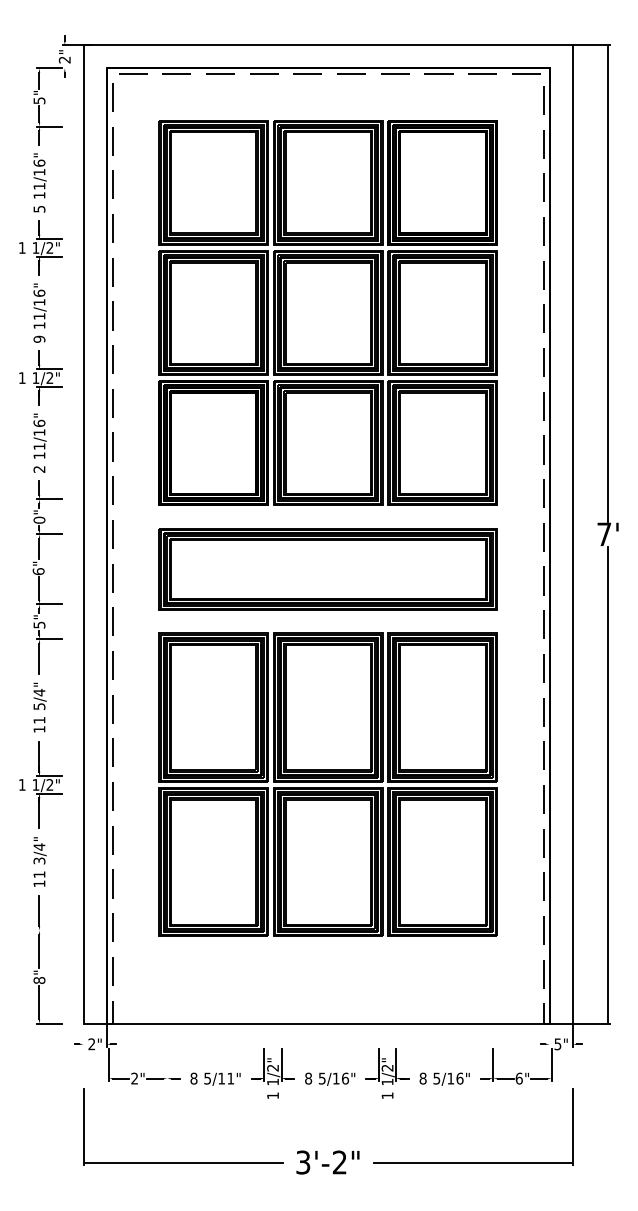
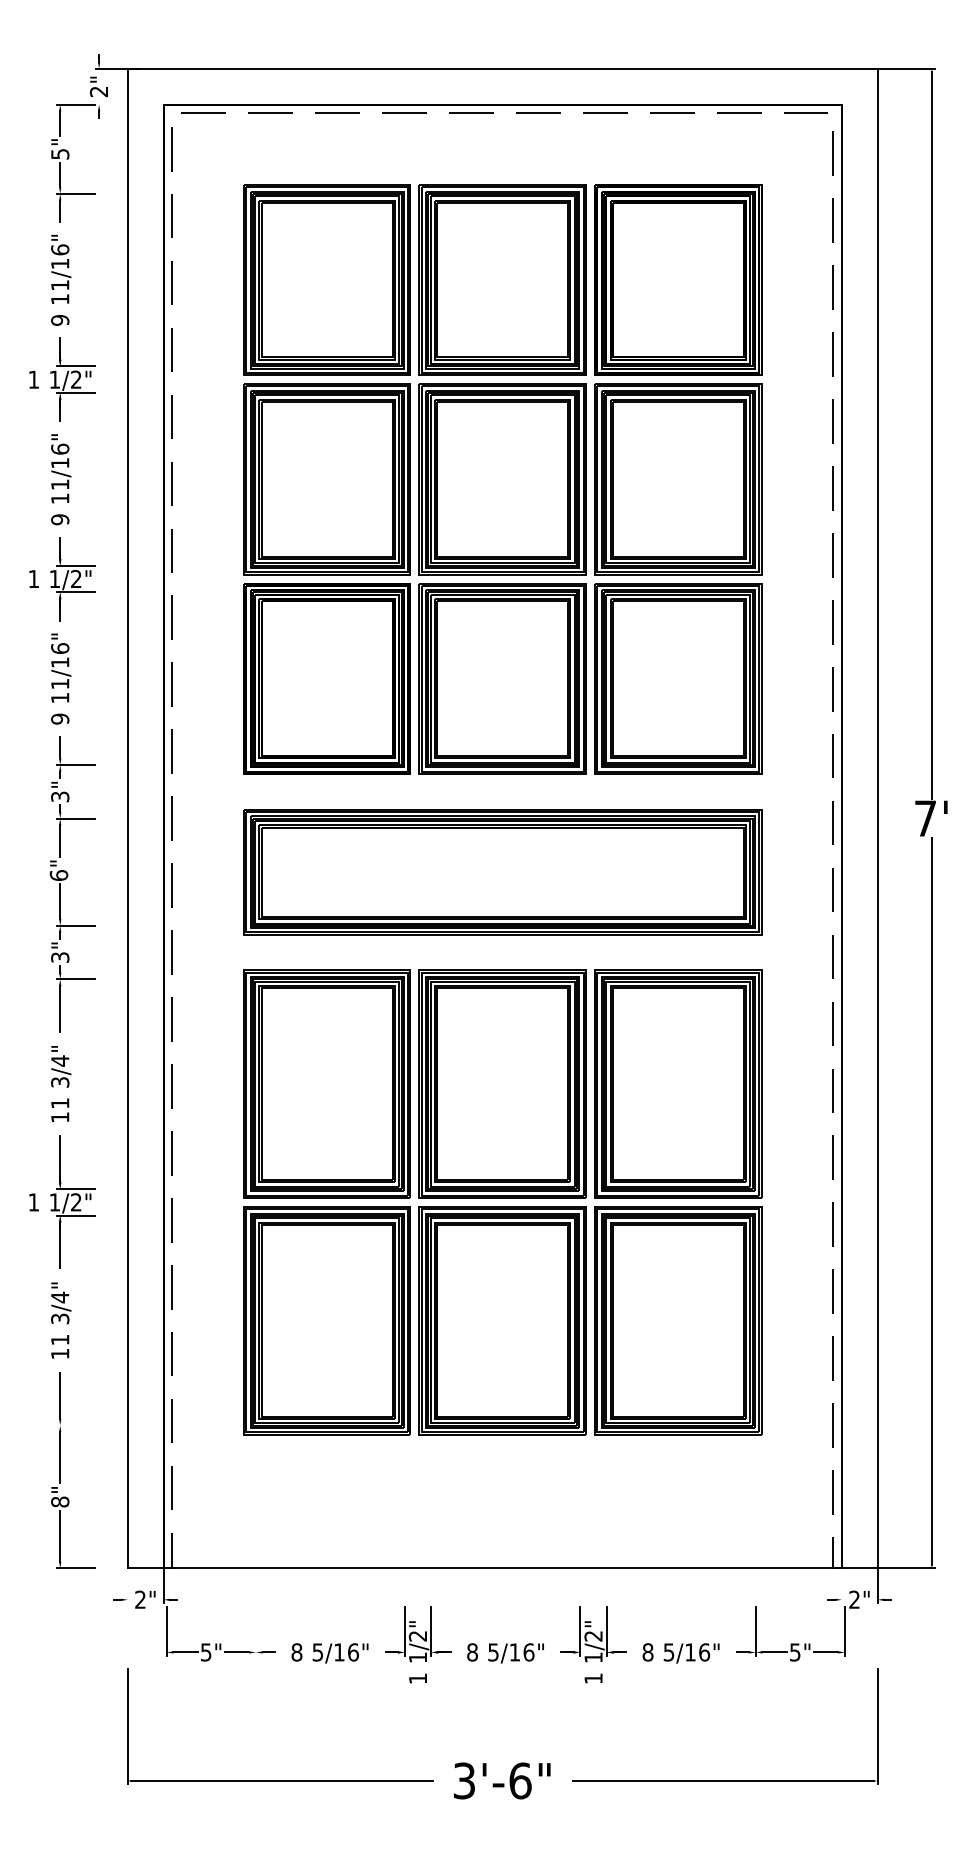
text: (39, 208) -> (60, 319), 5 -> 9
text: (39, 469) -> (60, 719), 2 -> 9
text: (39, 519) -> (60, 795), 0" -> 3"
text: (38, 624) -> (58, 956), 5" -> 3"
text: (38, 706) -> (58, 1082), 5/4" -> 3/4"
text: (557, 1044) -> (853, 1600), 5" -> 2"
text: (134, 1078) -> (205, 1652), 2" -> 5"
text: (230, 1078) -> (352, 1652), 5/11" -> 5/16"
text: (518, 1078) -> (794, 1652), 6" -> 5"
text: (339, 1162) -> (519, 1780), 3'-2" -> 3'-6"

